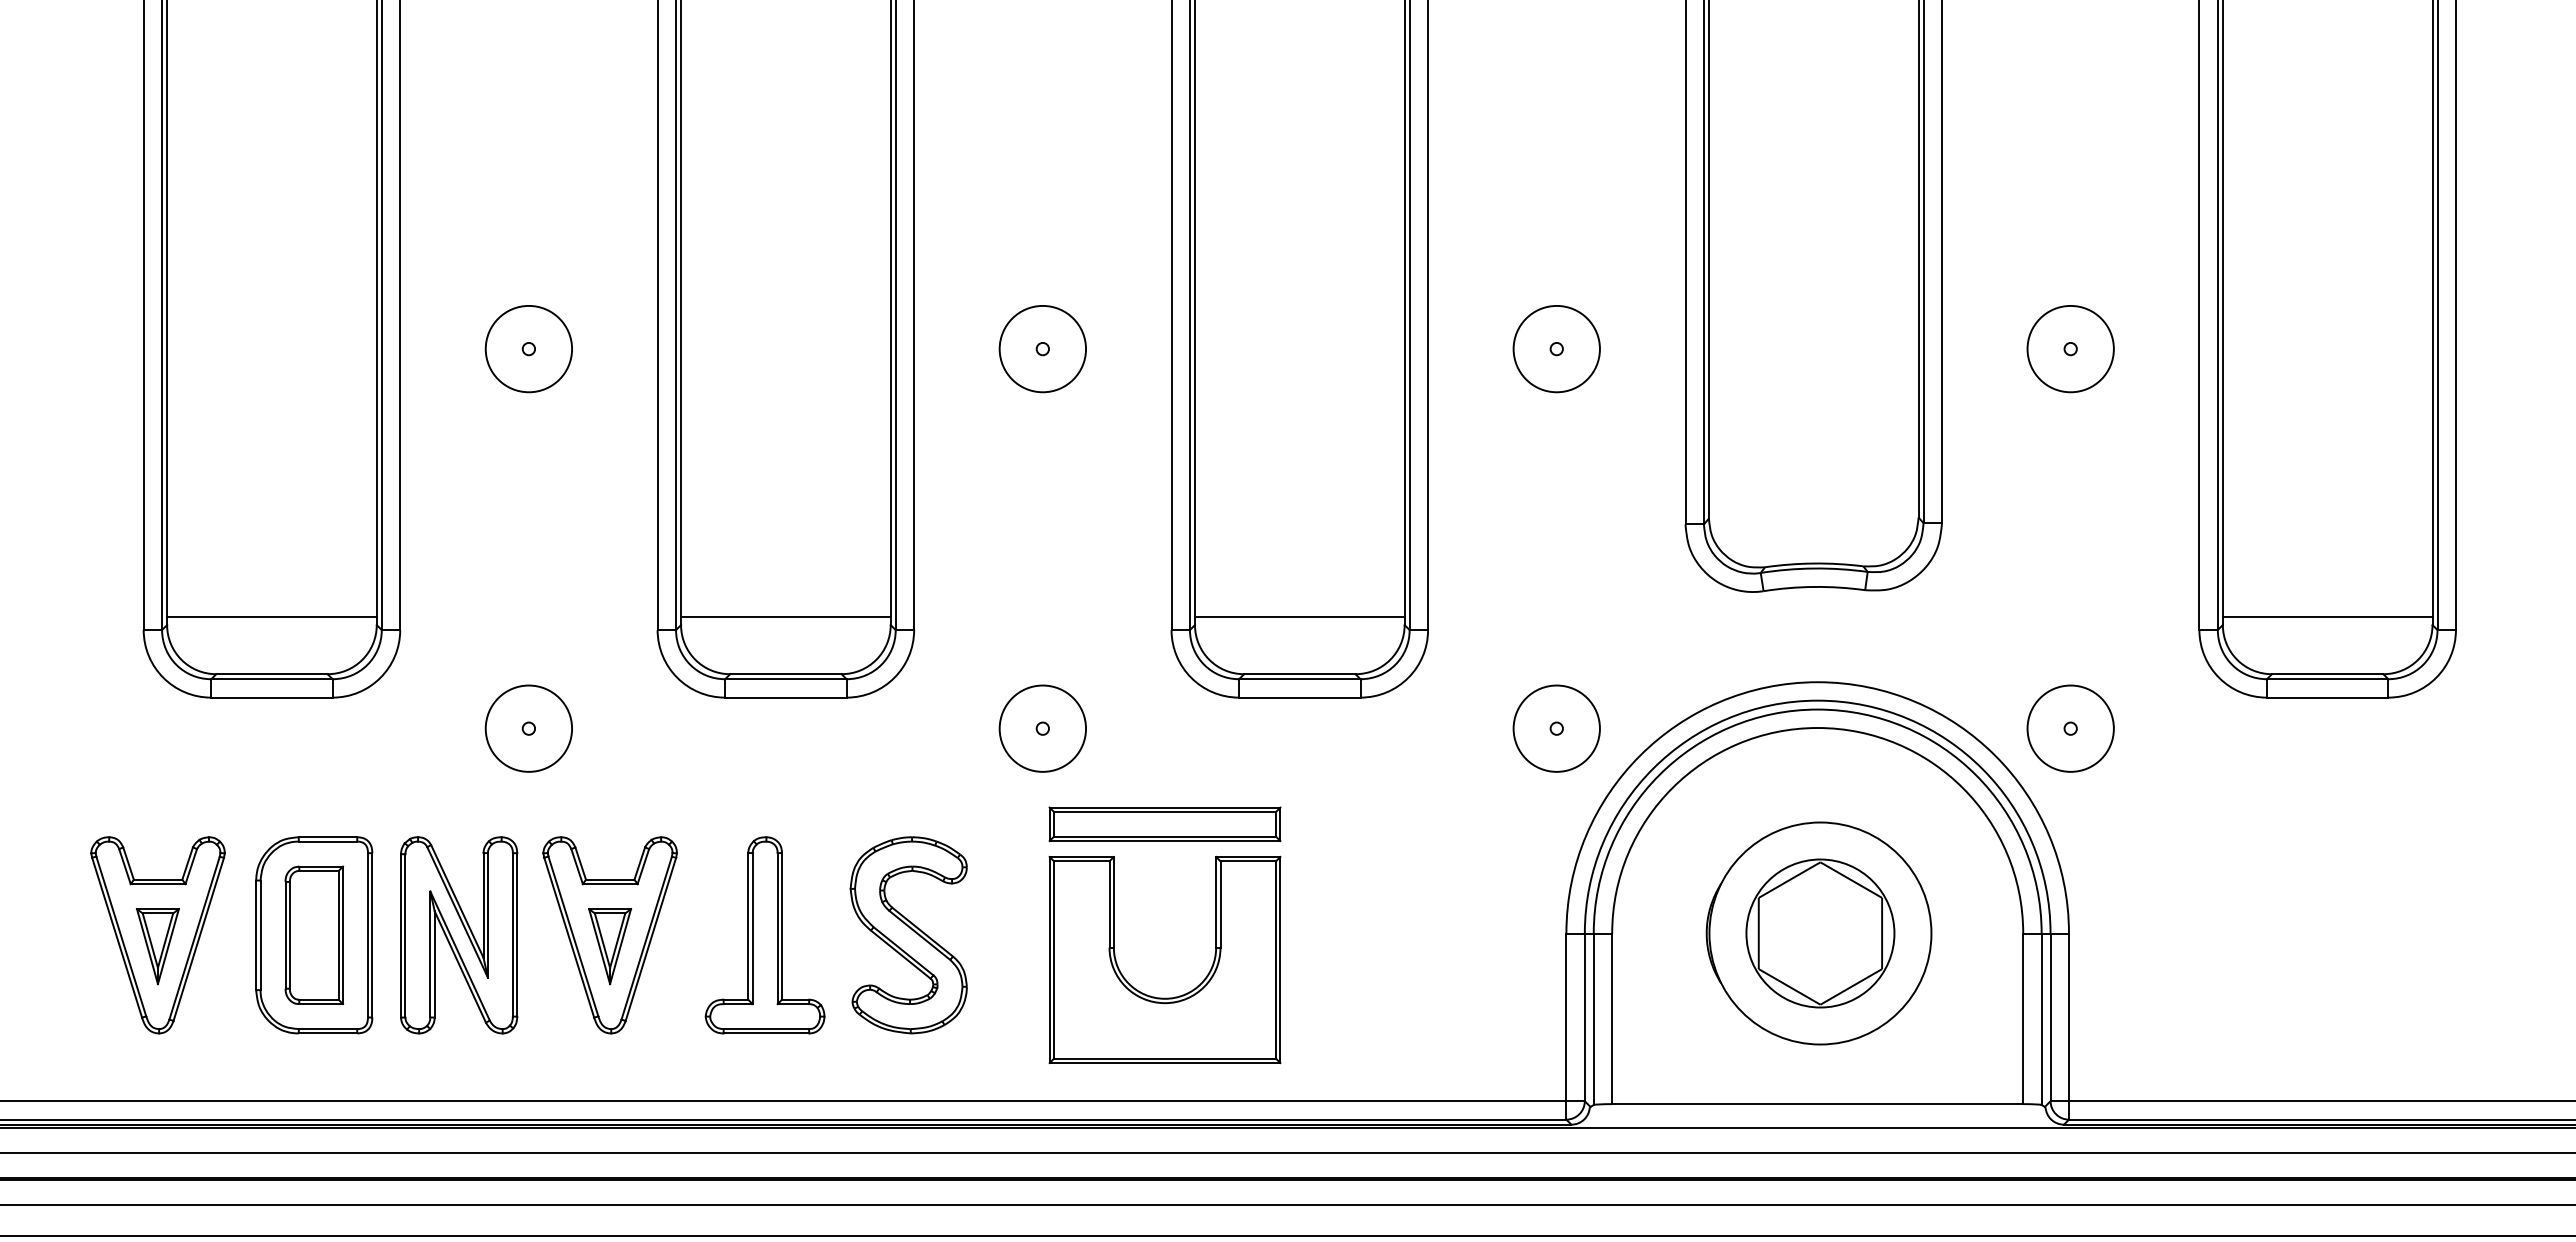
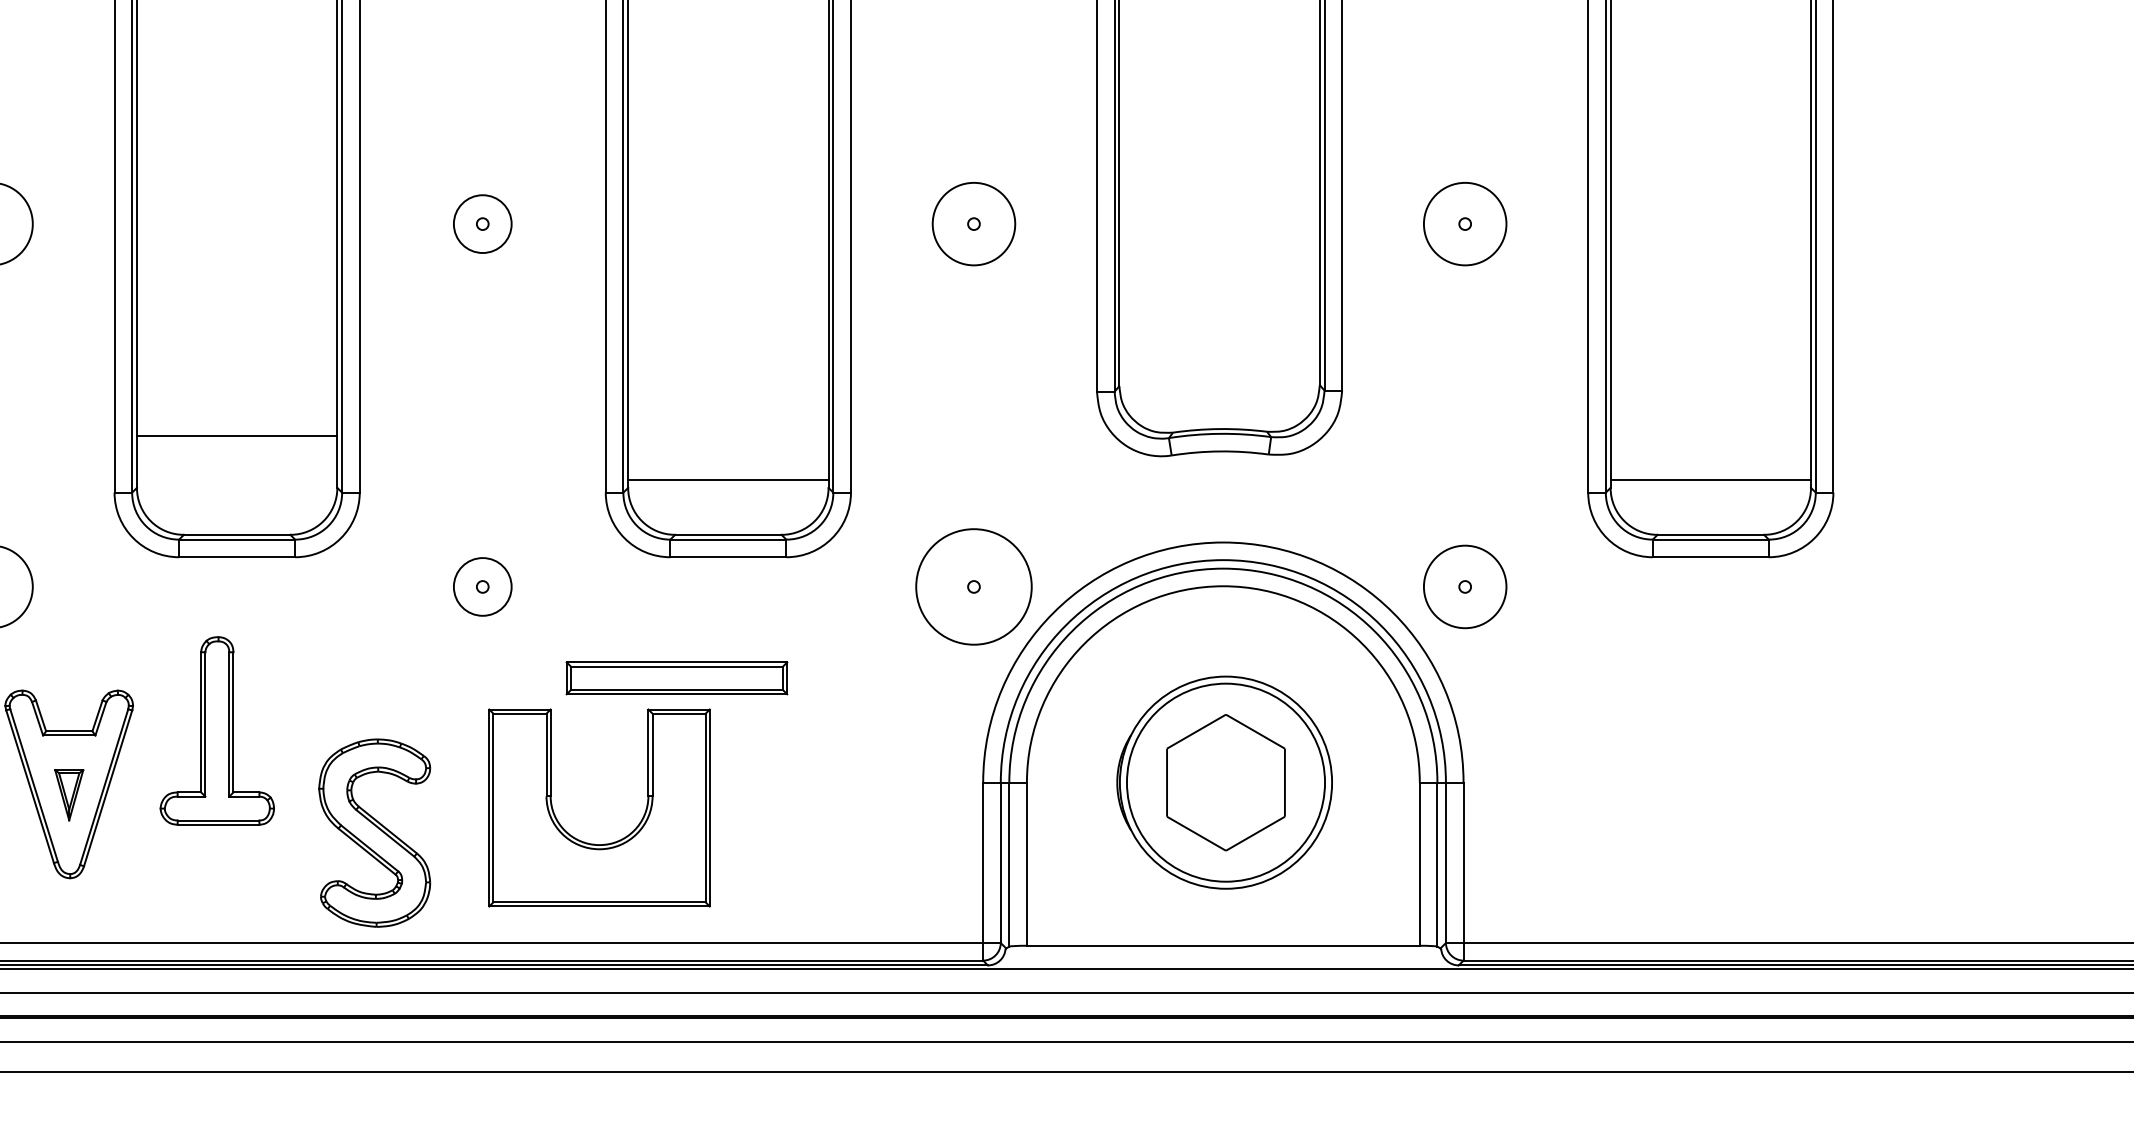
circle: (1042, 348) -> (482, 223), size x0.7
line: (785, 617) -> (236, 435), moved
circle: (1042, 728) -> (482, 586), size x0.7
circle: (1556, 728) -> (973, 586), size x1.4
part: (1164, 824) -> (676, 678), moved
circle: (1820, 933) -> (1226, 782), size x1.4
part: (764, 935) -> (216, 731), moved
part: (908, 935) -> (374, 833), moved
part: (610, 946) -> (69, 795), size x0.7

